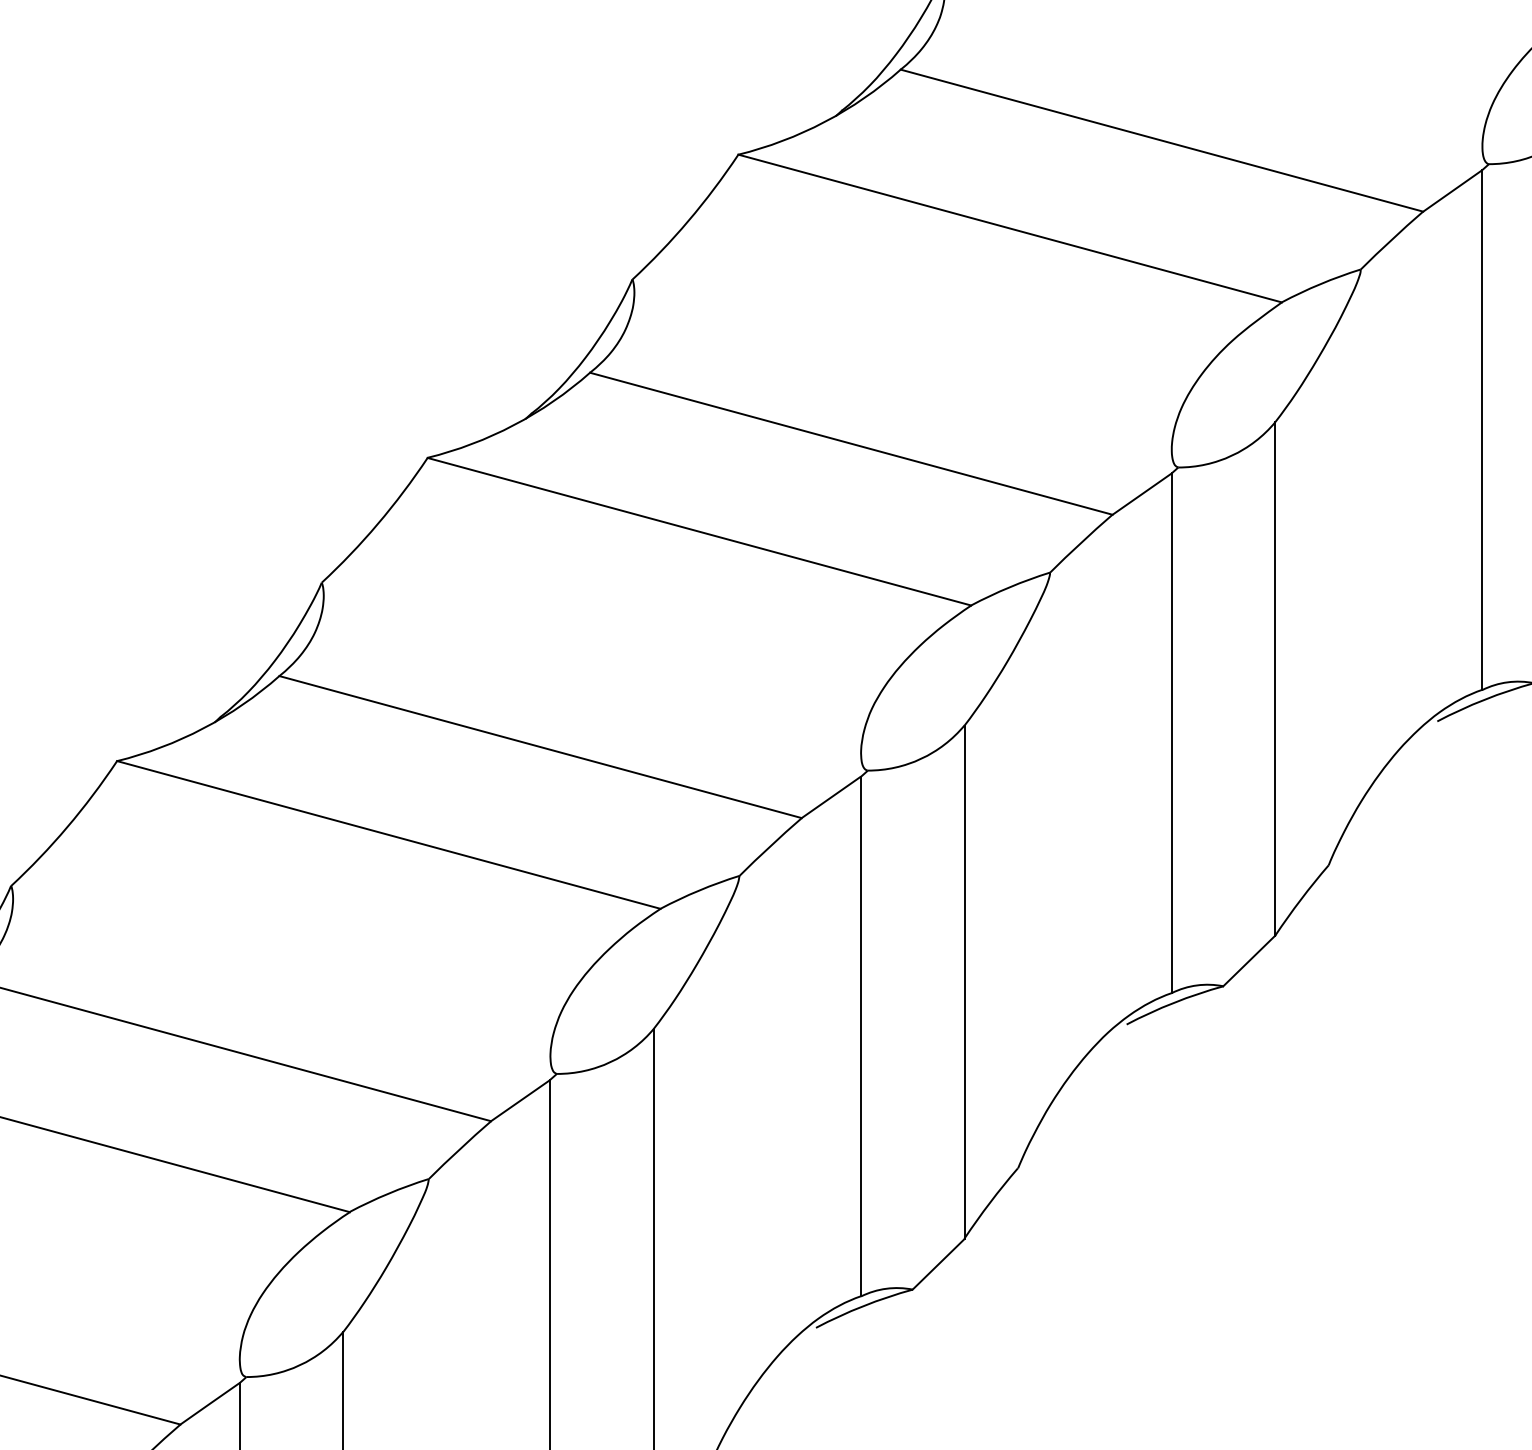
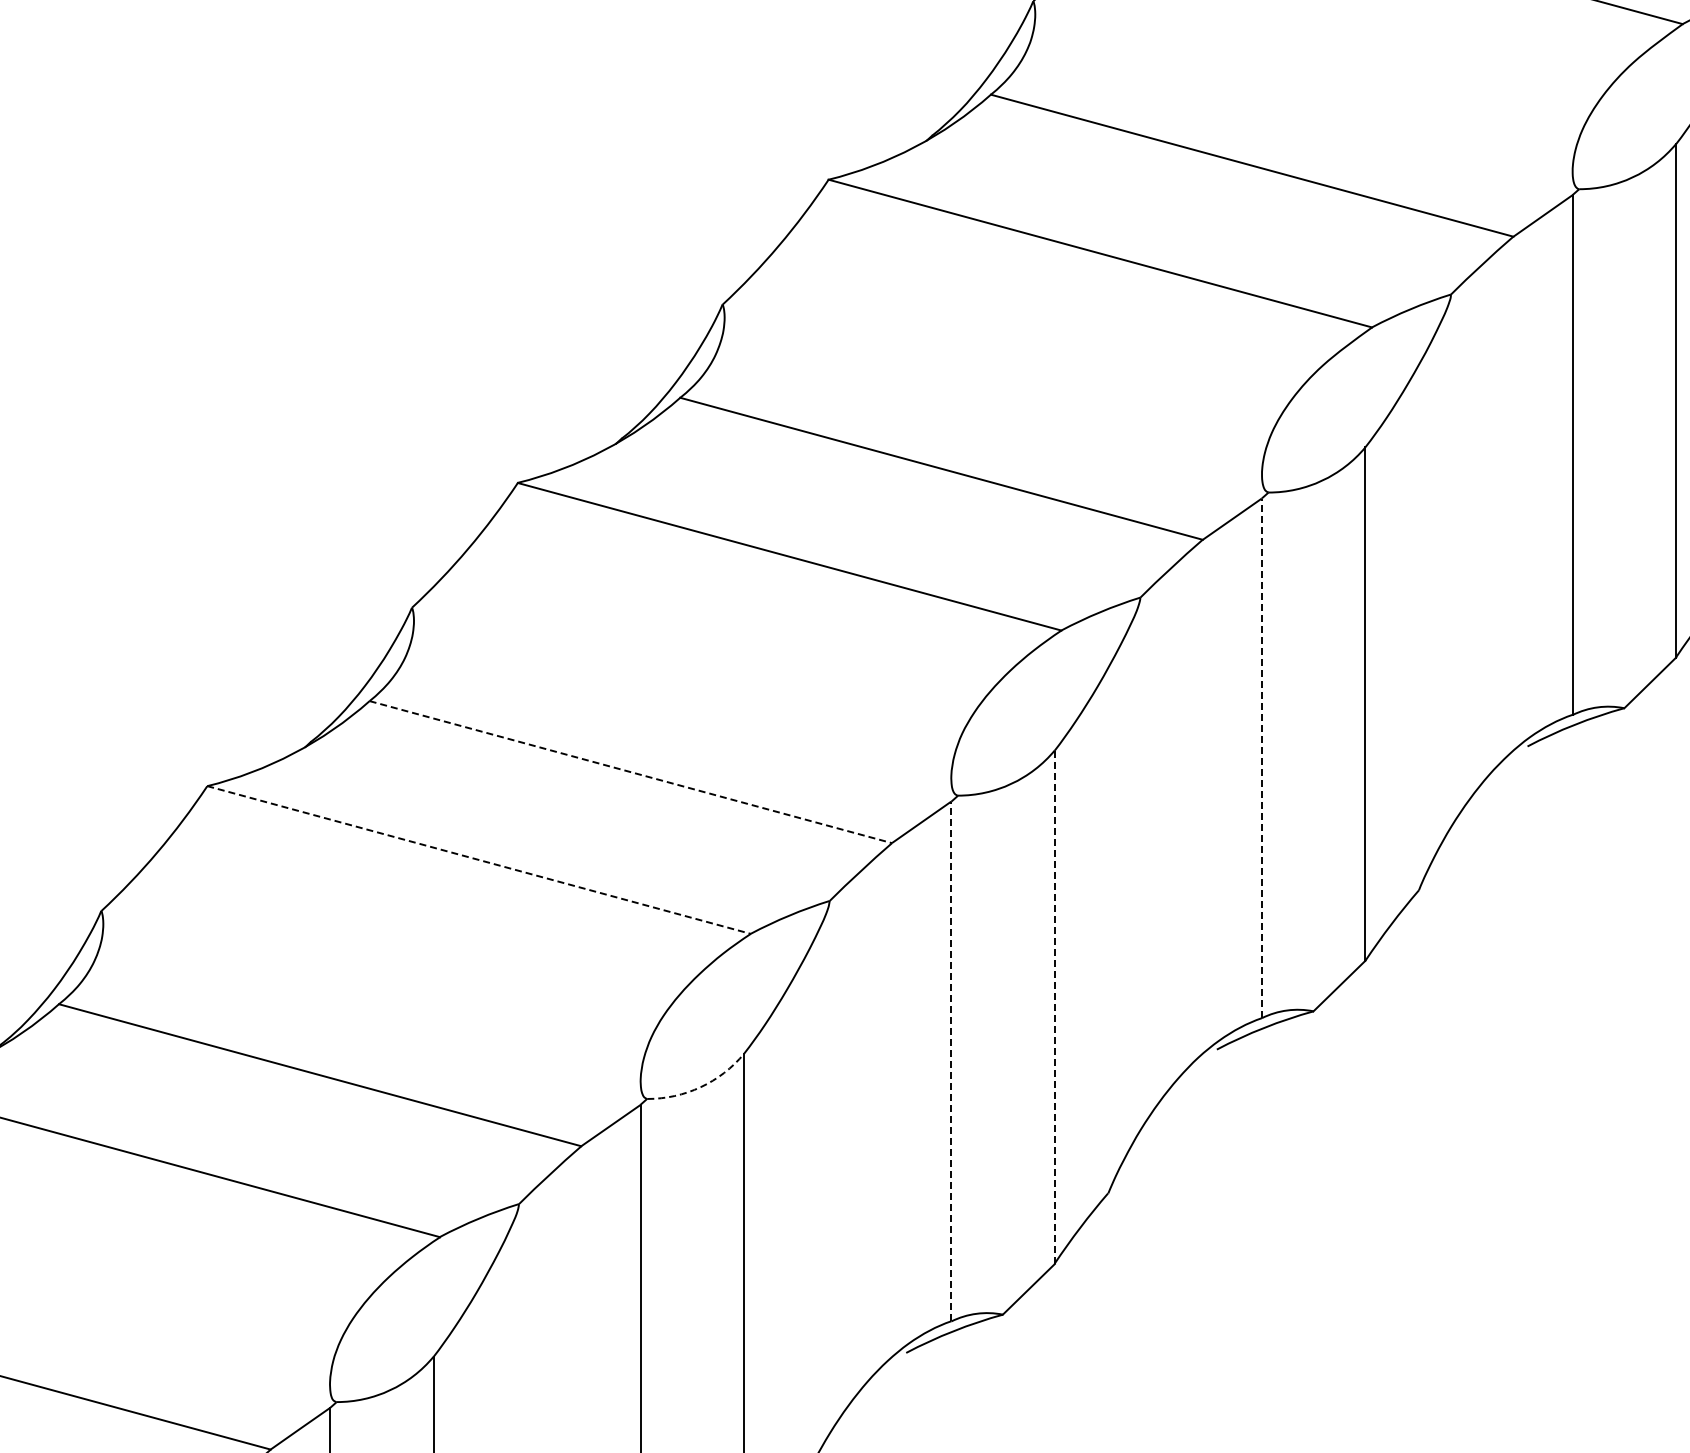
line: (1171, 733) -> (1261, 758), solid -> dashed
line: (540, 747) -> (630, 772), solid -> dashed
line: (389, 835) -> (479, 860), solid -> dashed
line: (964, 982) -> (1054, 1007), solid -> dashed
line: (861, 1036) -> (951, 1061), solid -> dashed
arc: (610, 1062) -> (700, 1087), solid -> dashed

